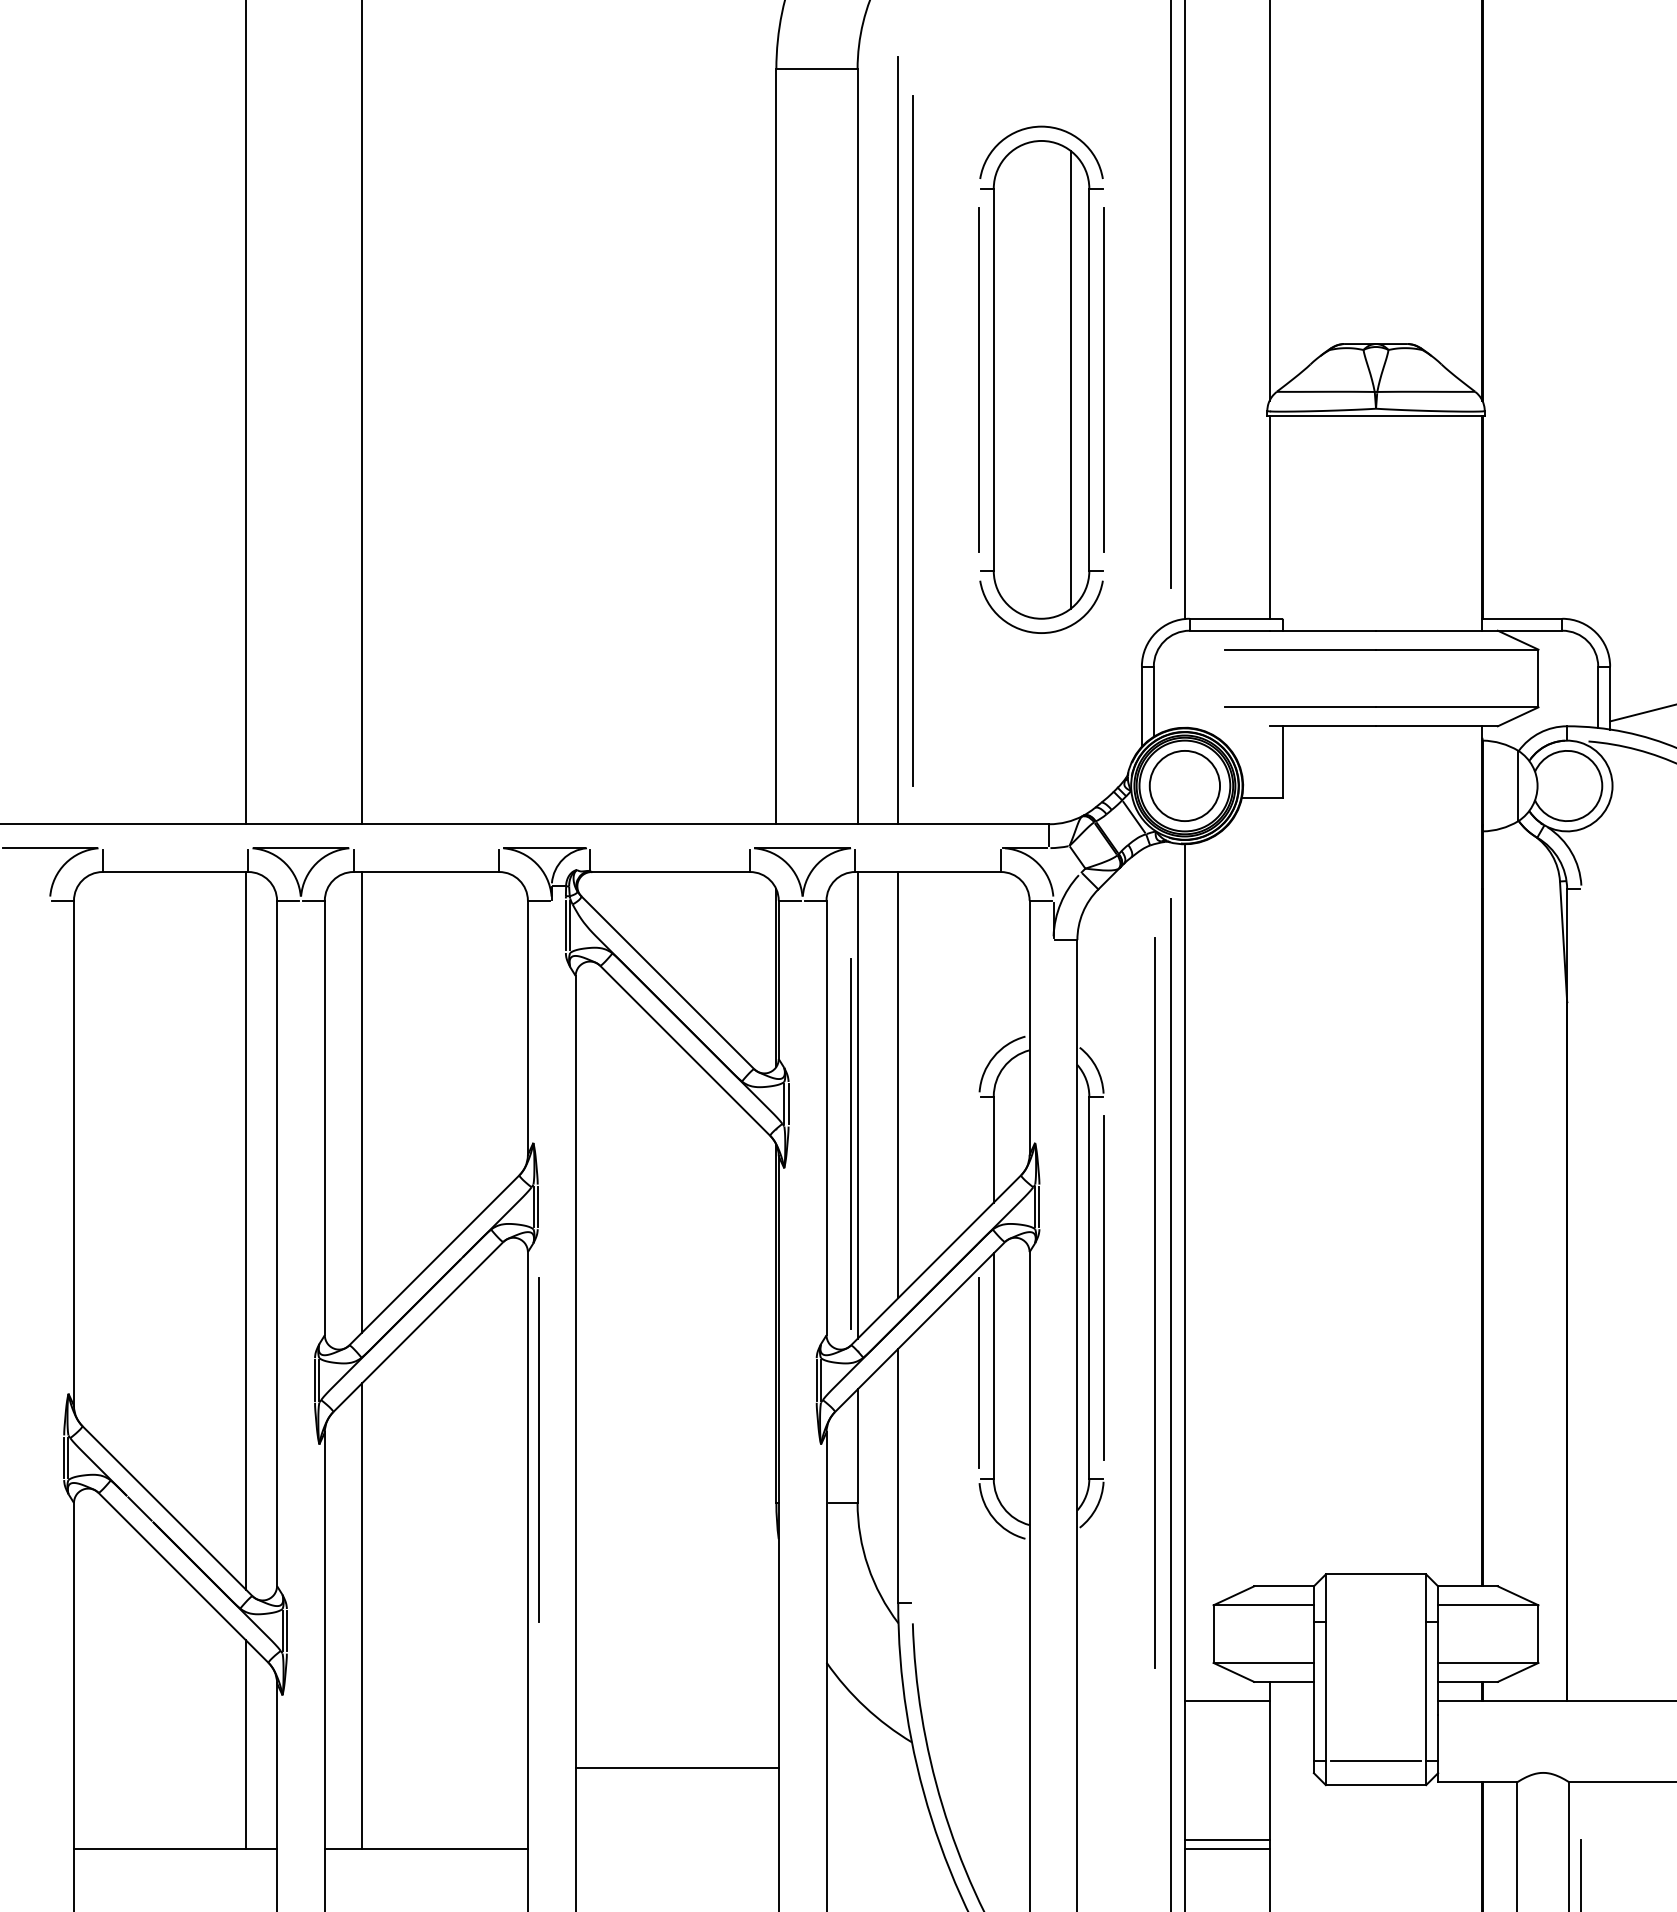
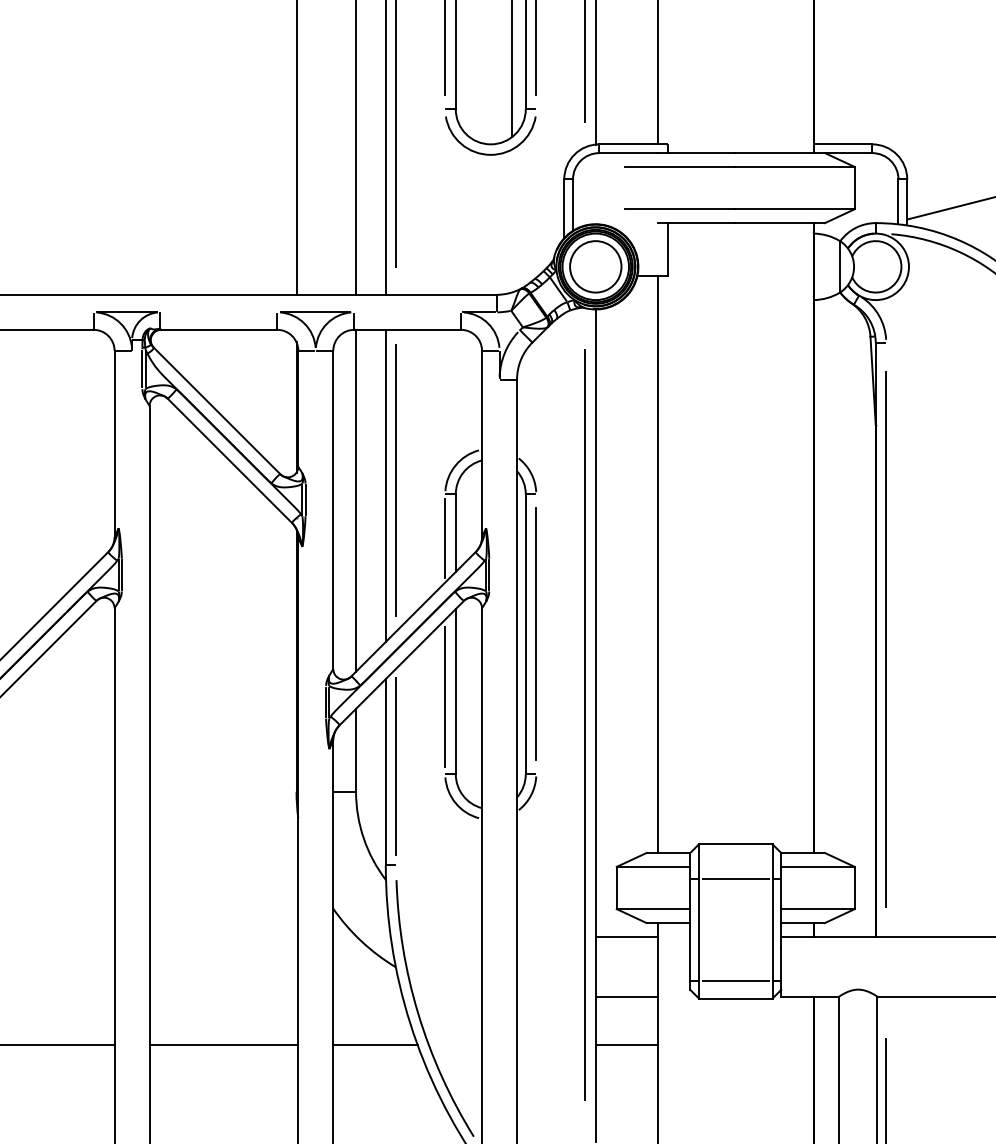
line: (850, 1143) -> (396, 480), moved
line: (979, 1156) -> (445, 538), added
line: (1269, 1192) -> (657, 564), added
line: (1154, 1302) -> (885, 639), moved
line: (538, 1449) -> (122, 752), removed
line: (912, 1468) -> (396, 766), added
line: (1375, 1622) -> (735, 879), added
line: (676, 1768) -> (223, 1045), moved
line: (1226, 1840) -> (626, 996), moved
line: (883, 1849) -> (375, 1045), added

